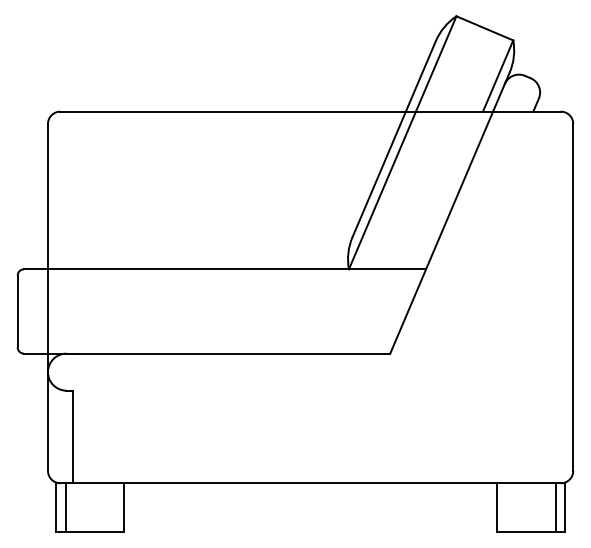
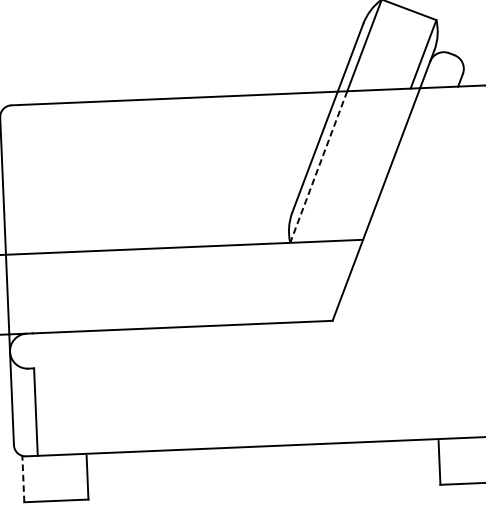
line: (382, 190) -> (318, 167), solid -> dashed
line: (65, 506) -> (31, 478), removed
line: (56, 507) -> (23, 479), solid -> dashed

